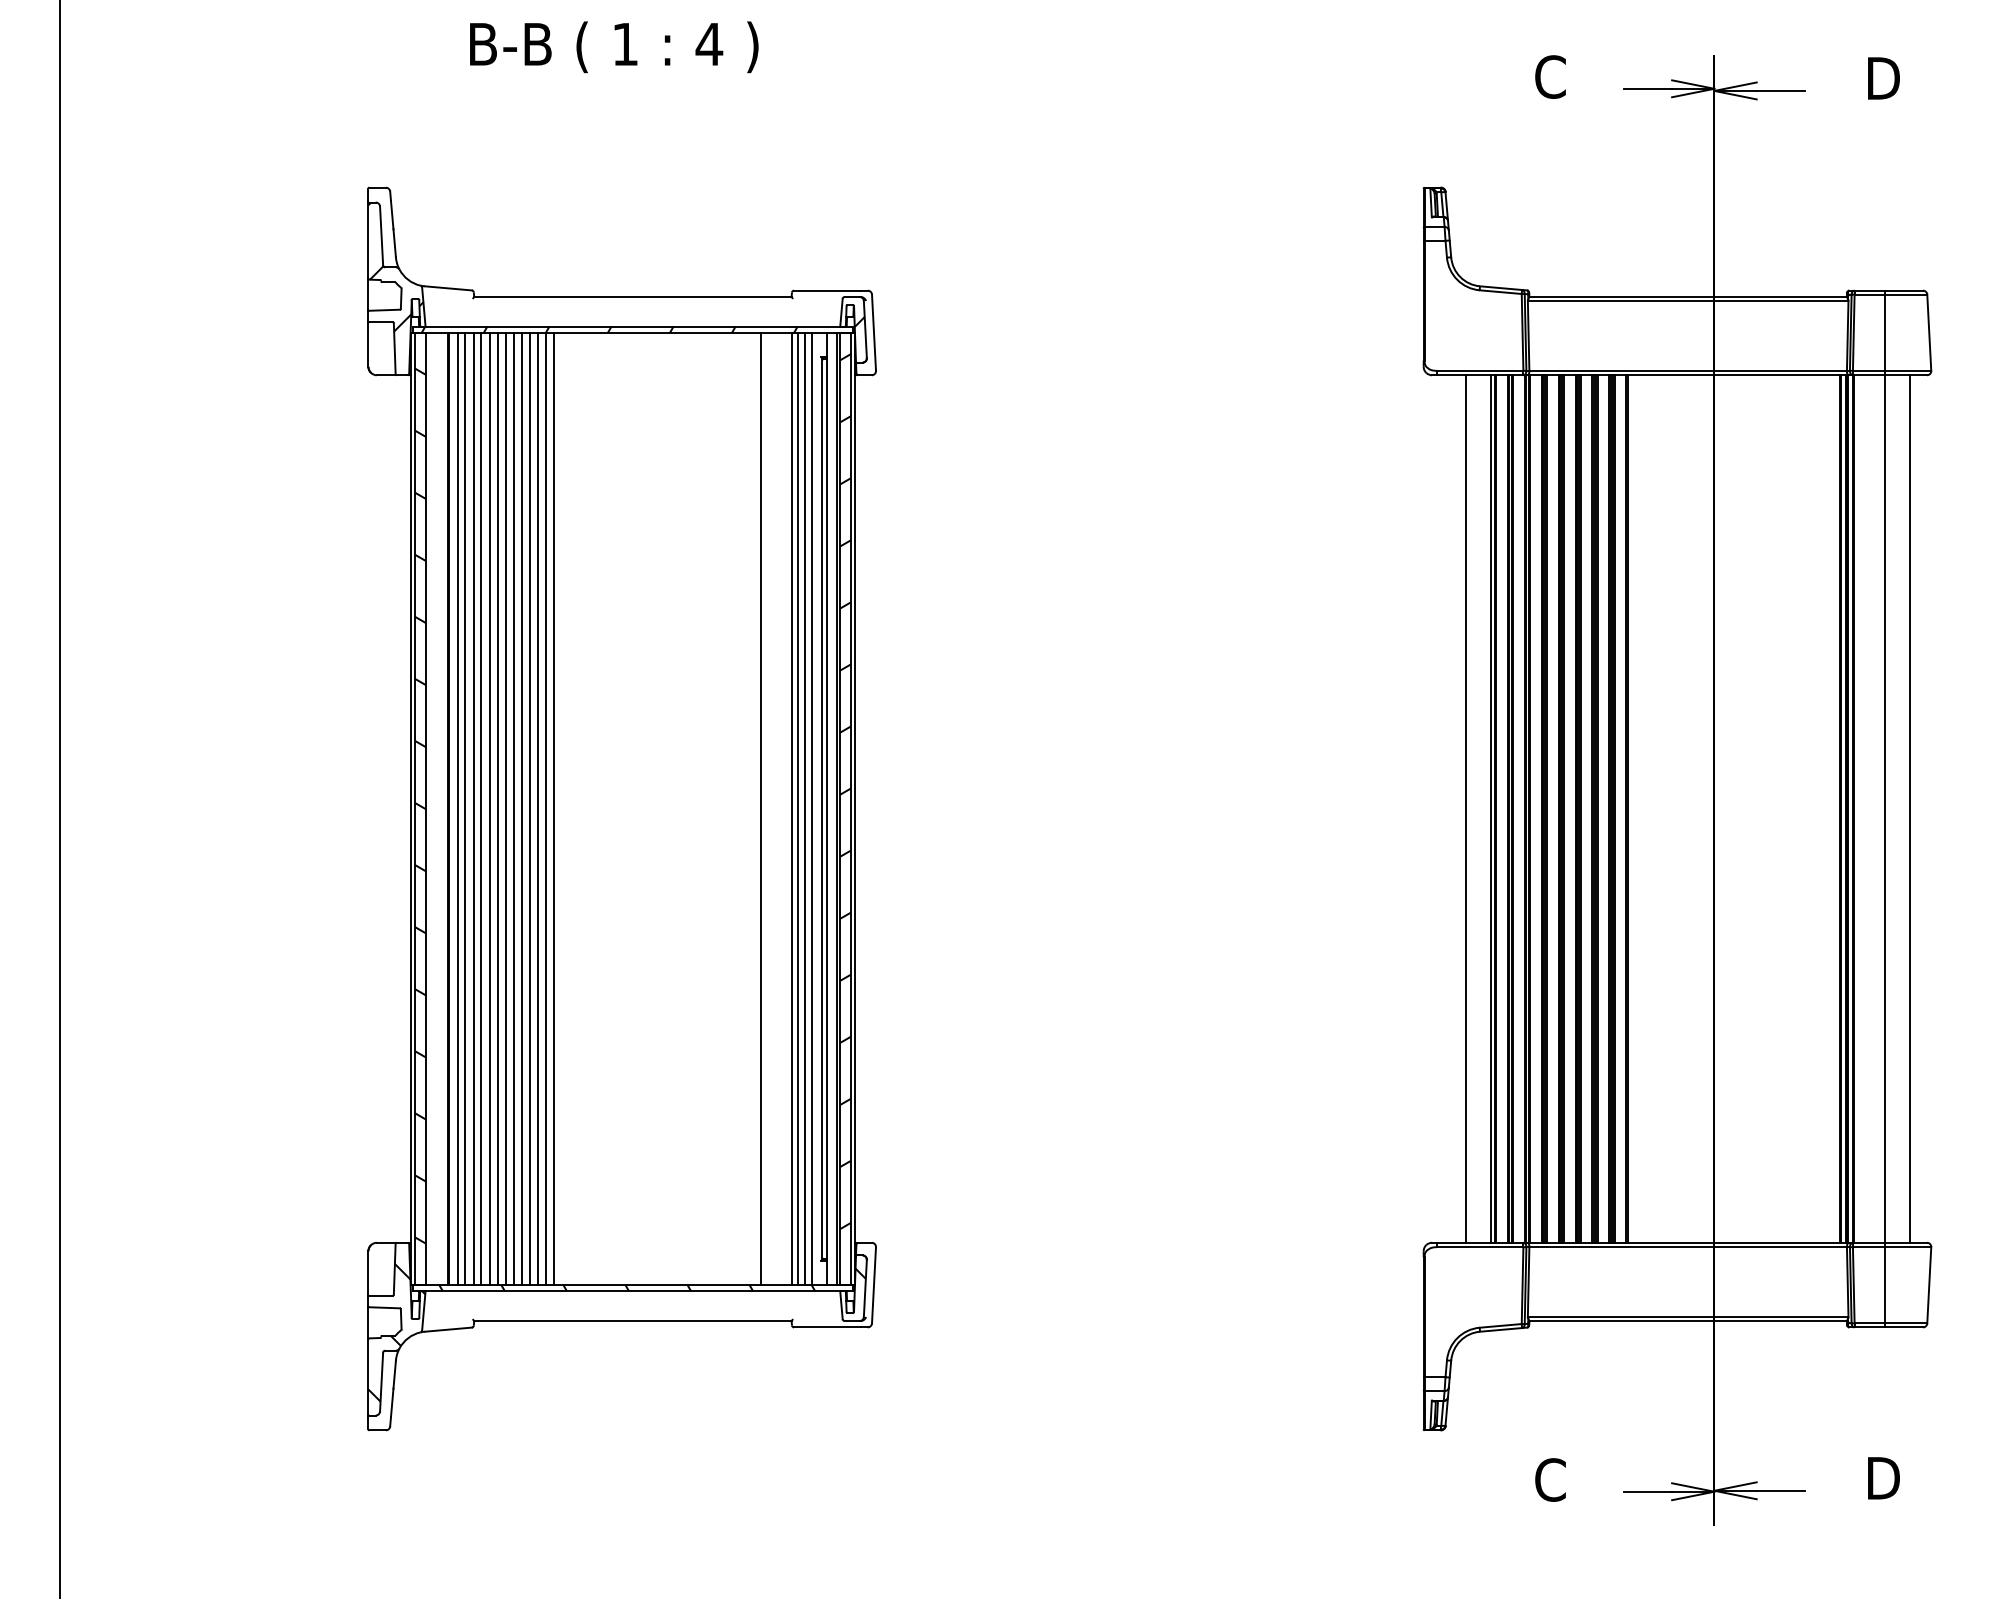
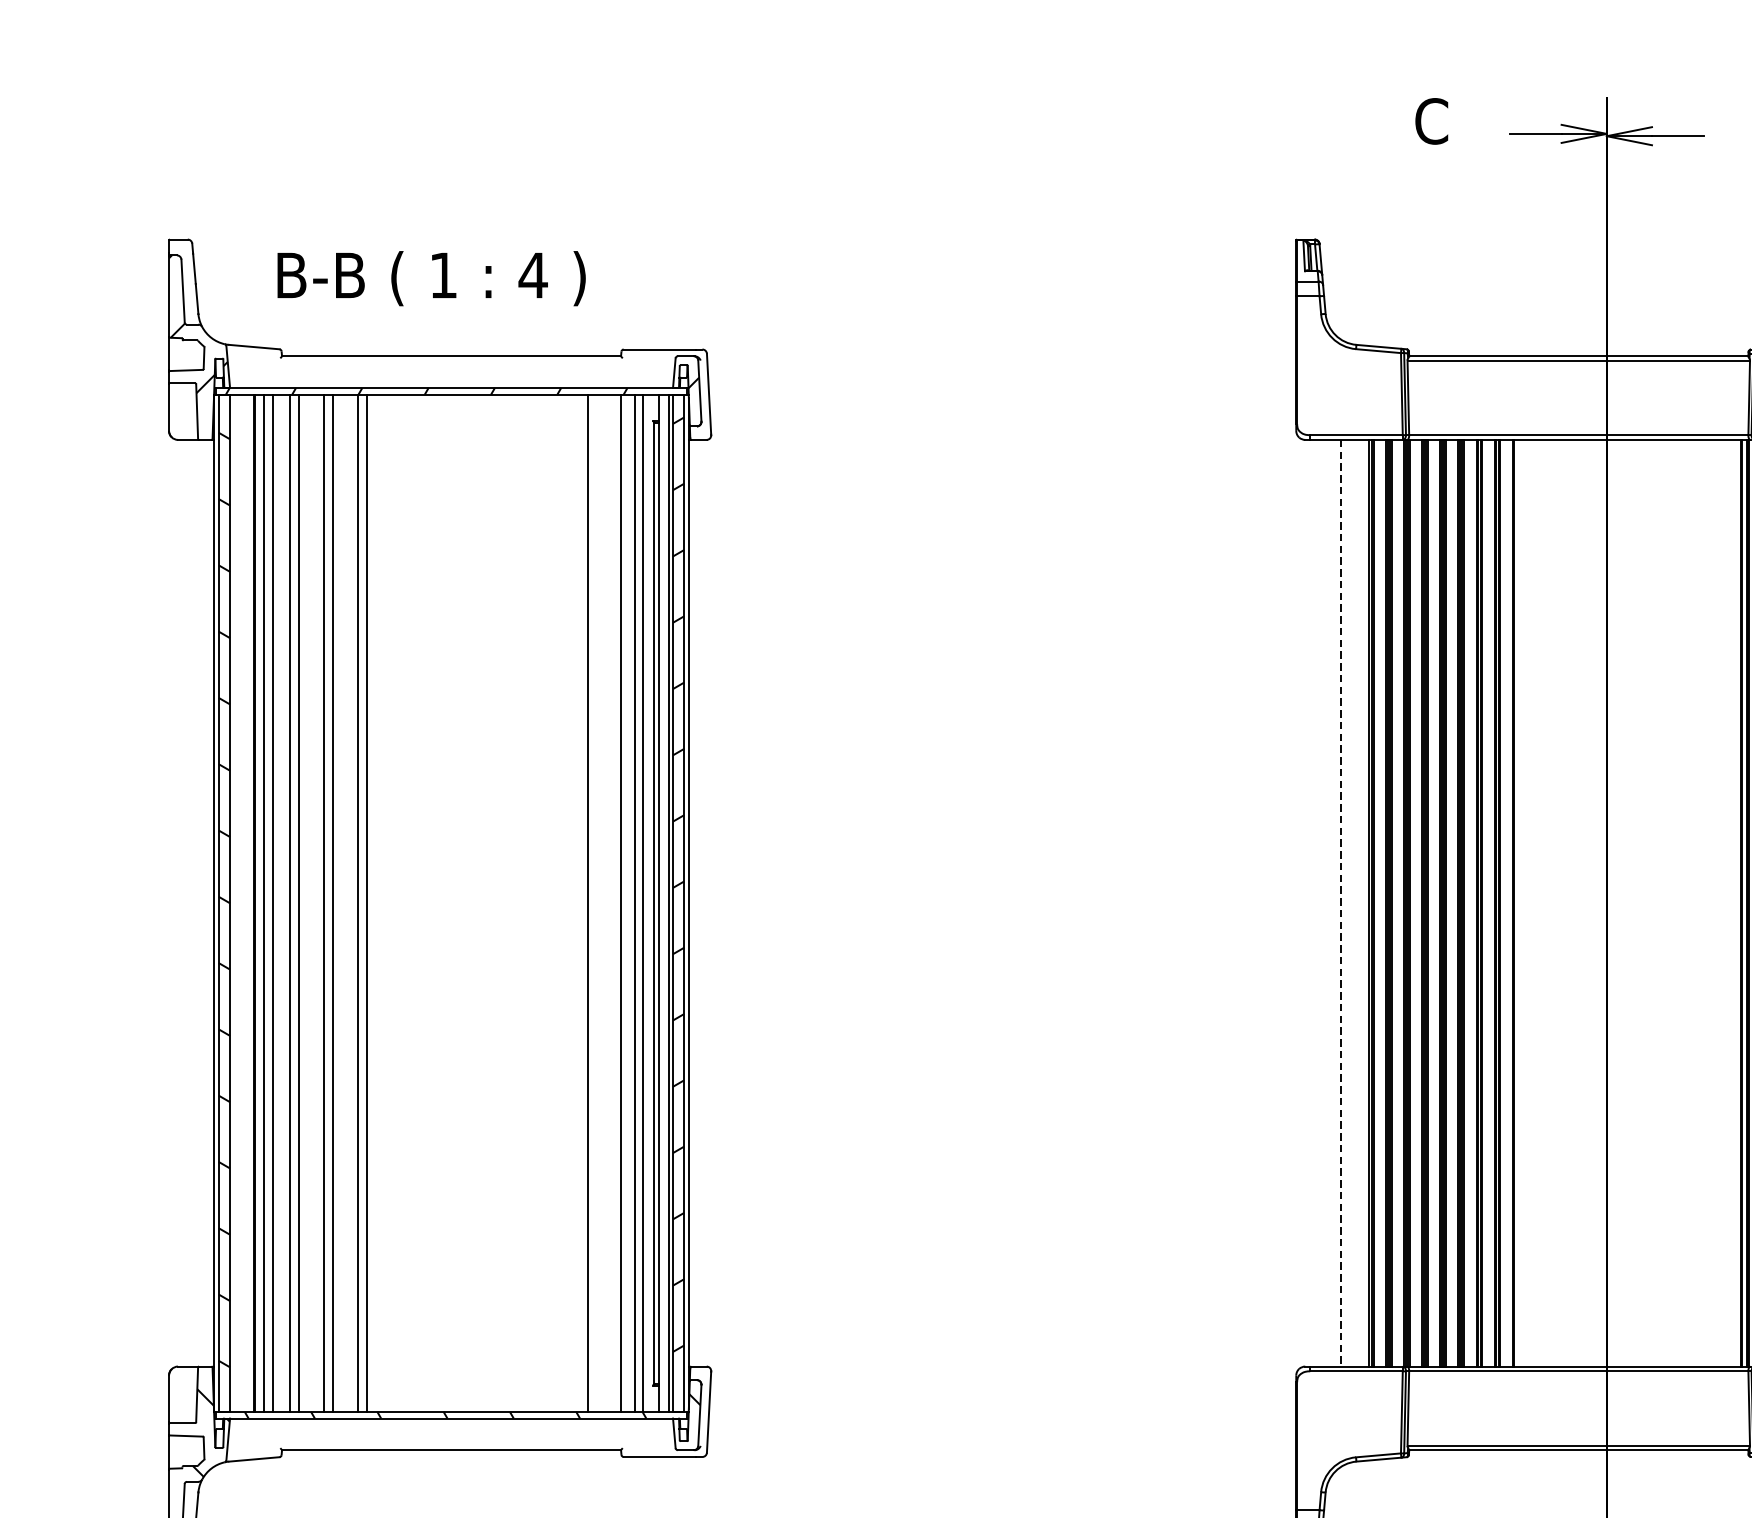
text: (614, 47) -> (431, 278), moved
line: (473, 808) -> (281, 902), removed
line: (497, 808) -> (306, 902), removed
line: (505, 808) -> (315, 902), removed
line: (529, 808) -> (341, 902), removed
line: (538, 808) -> (350, 902), removed
line: (797, 808) -> (627, 902), removed
line: (1466, 809) -> (1341, 903), solid -> dashed

